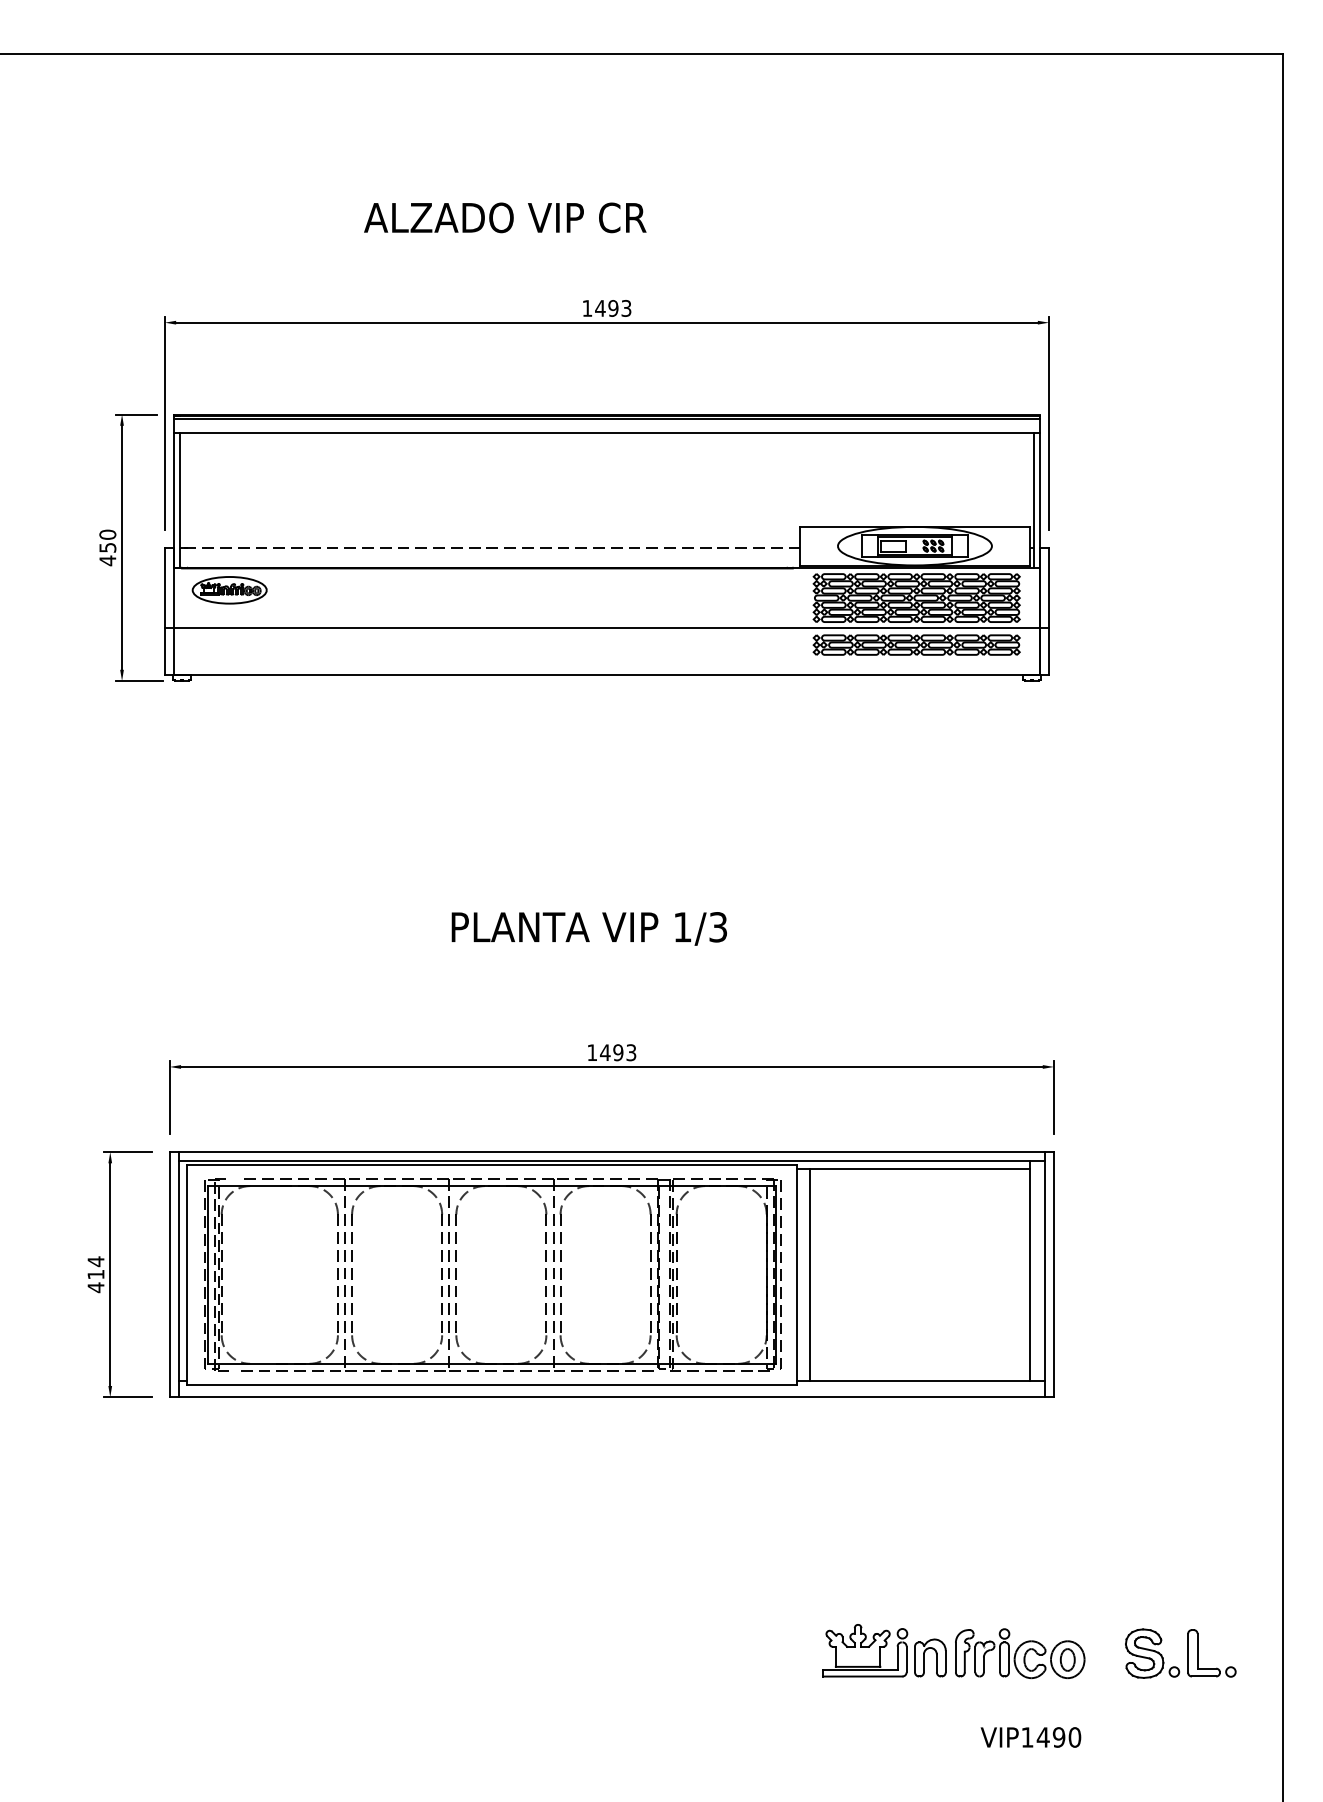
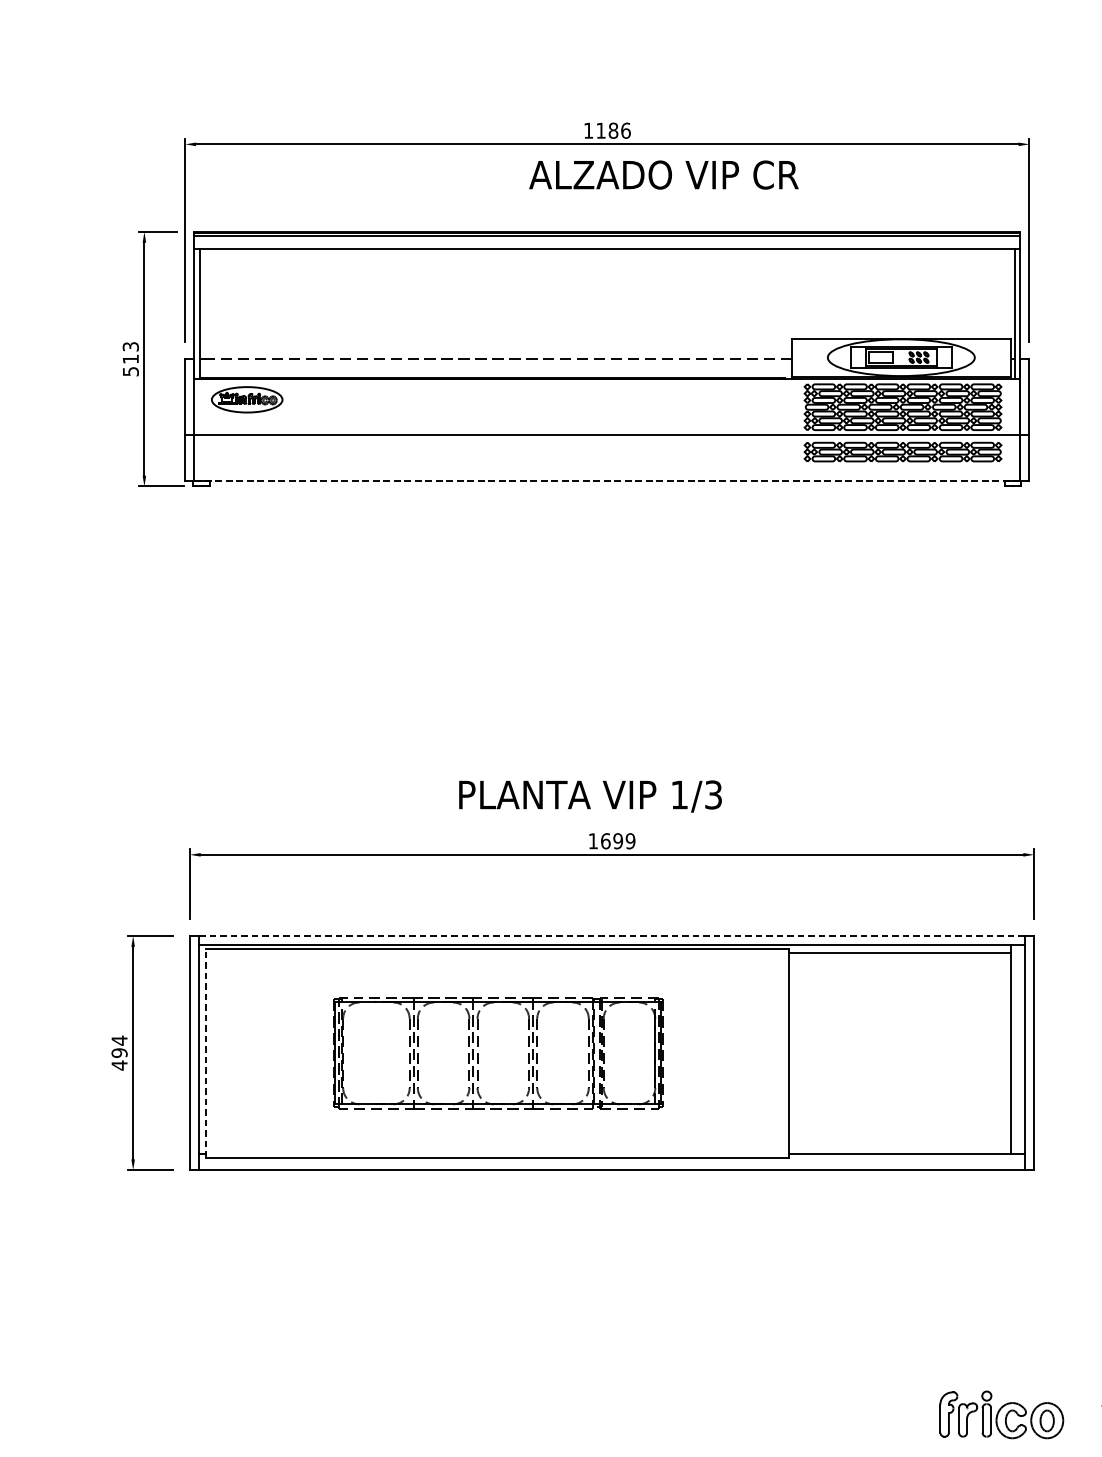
text: (505, 217) -> (664, 174), moved
text: (613, 308) -> (613, 130), 1493 -> 1186
text: (107, 547) -> (130, 358), 450 -> 513
line: (606, 675) -> (606, 481), solid -> dashed
text: (588, 928) -> (589, 796), moved
text: (617, 1052) -> (617, 841), 1493 -> 1699
line: (611, 1152) -> (611, 936), solid -> dashed
text: (95, 1274) -> (119, 1052), 414 -> 494
line: (187, 1274) -> (206, 1052), solid -> dashed
part: (492, 1274) -> (498, 1052), size x0.6
line: (810, 1274) -> (801, 1052), removed
part: (884, 1650) -> (872, 1411), removed

